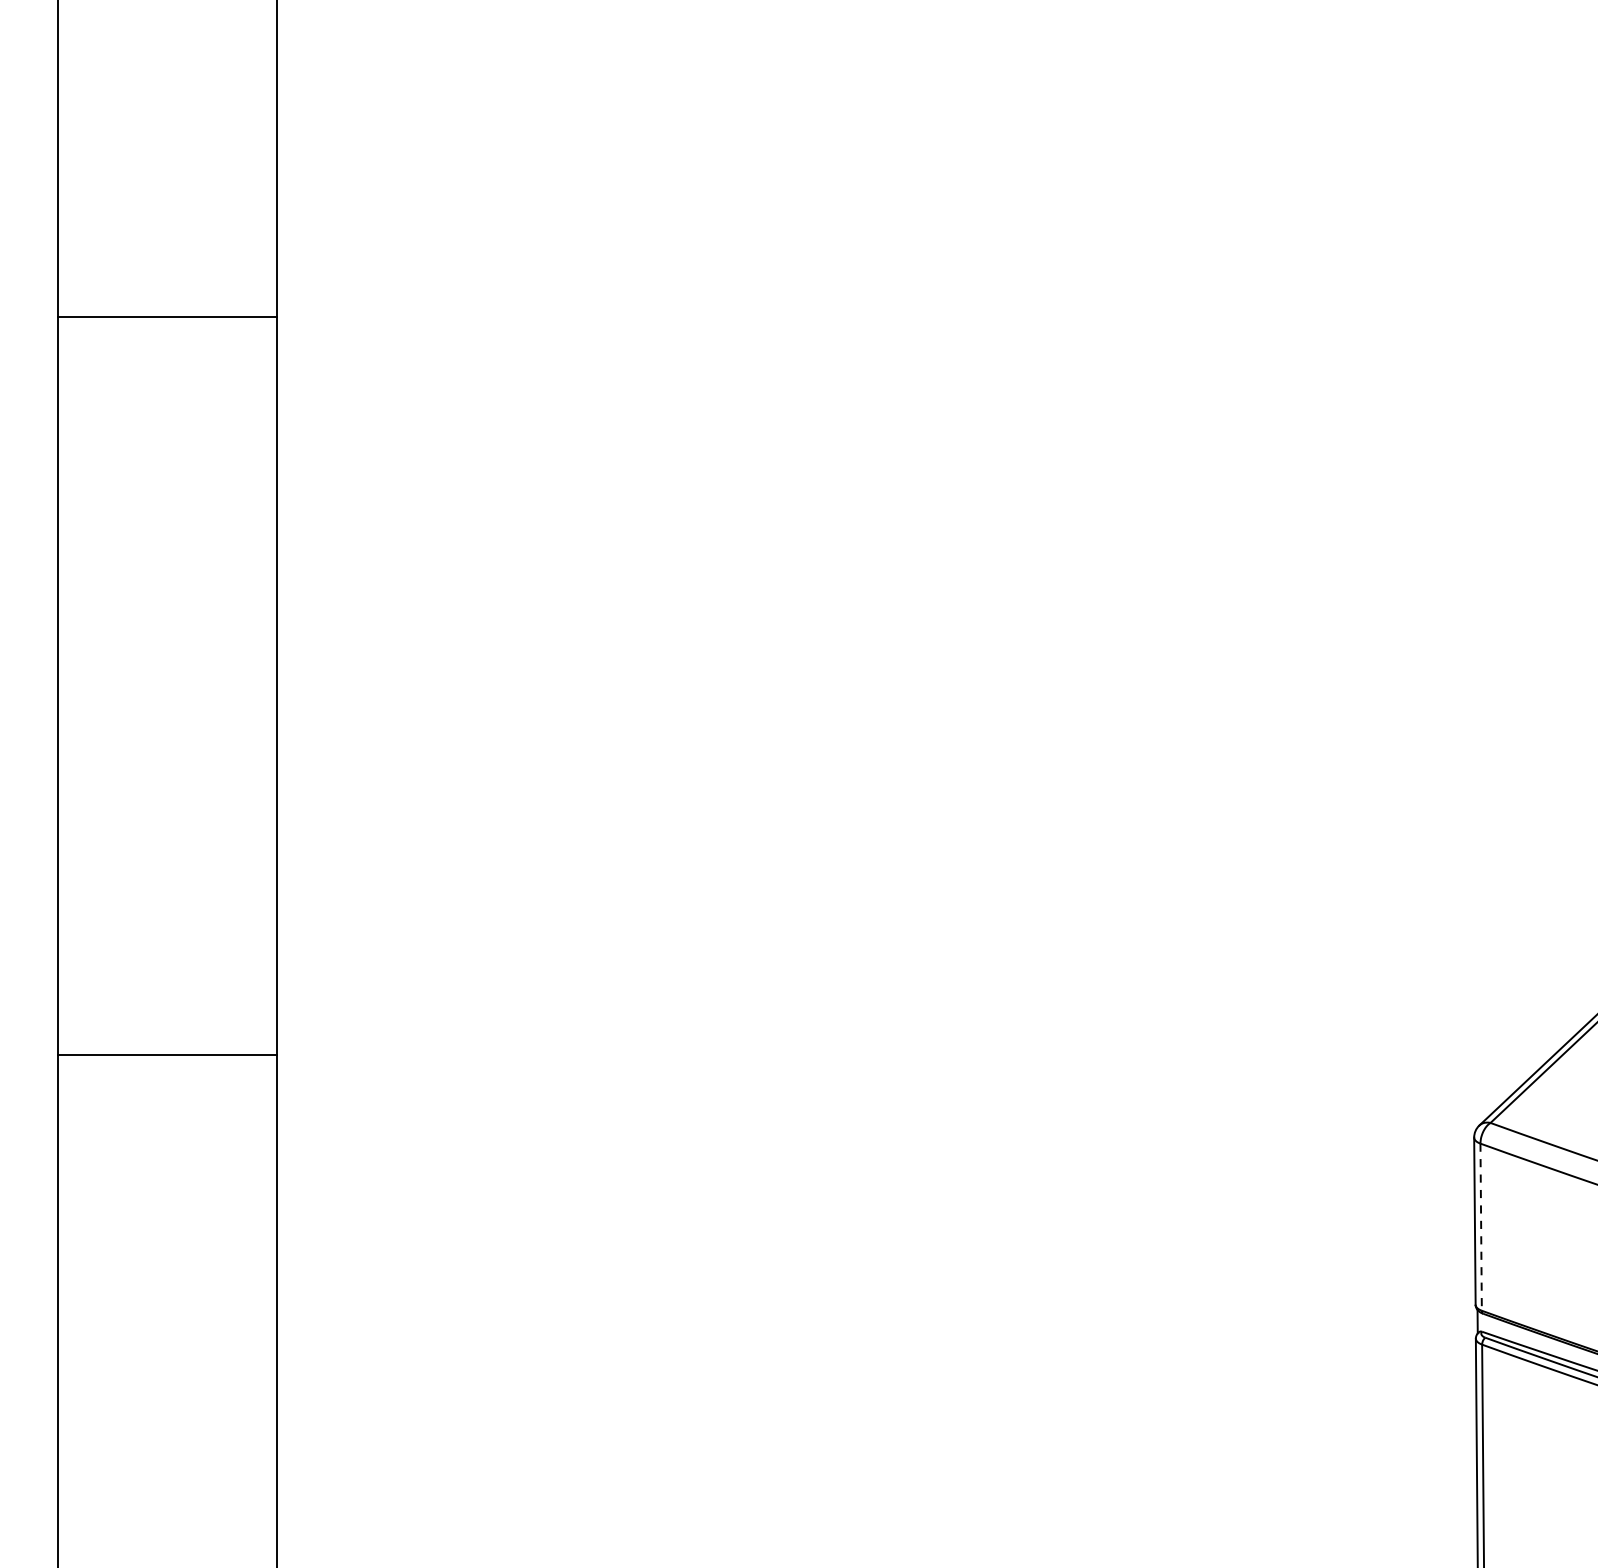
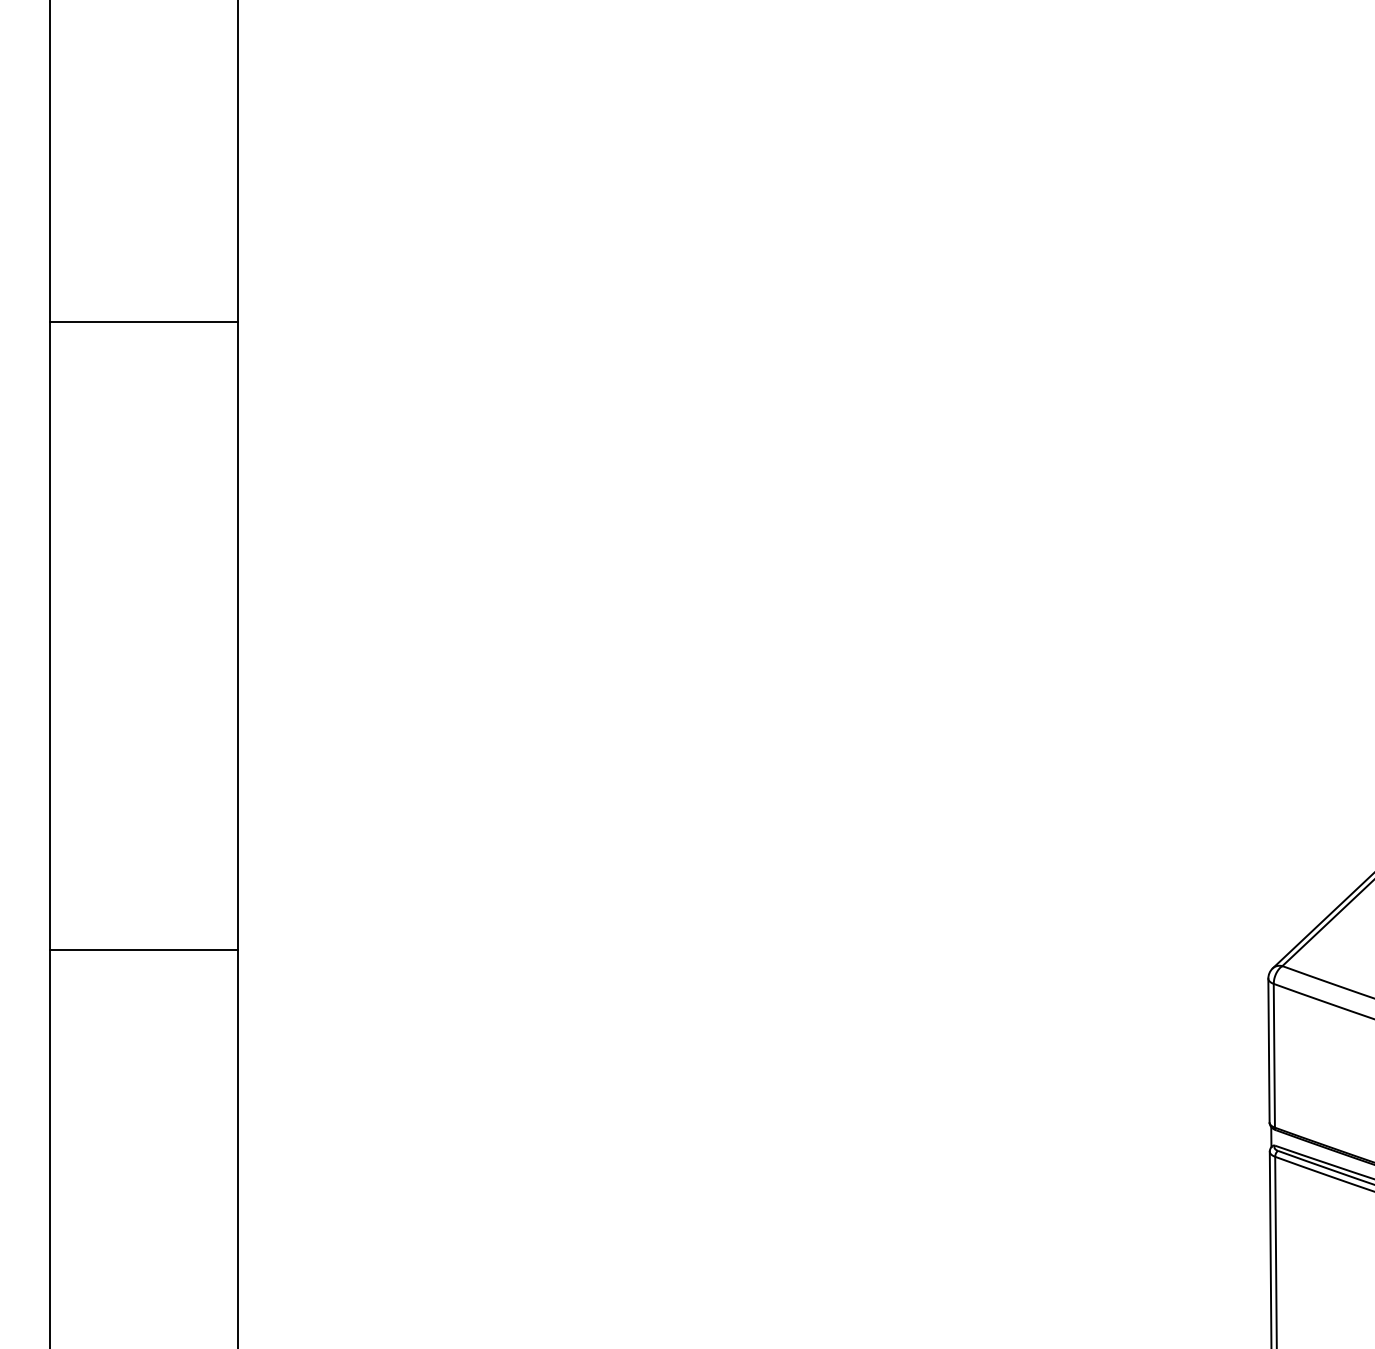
line: (166, 317) -> (143, 322), moved
line: (166, 1054) -> (143, 950), moved
line: (1481, 1226) -> (1274, 1055), dashed -> solid

